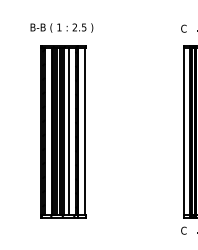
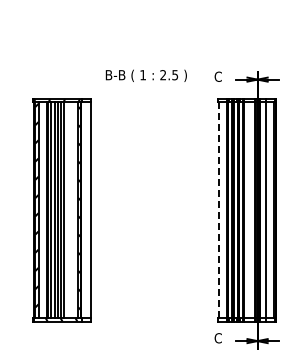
text: (61, 27) -> (145, 75), moved
line: (68, 132) -> (69, 210), removed
line: (184, 132) -> (218, 210), solid -> dashed

